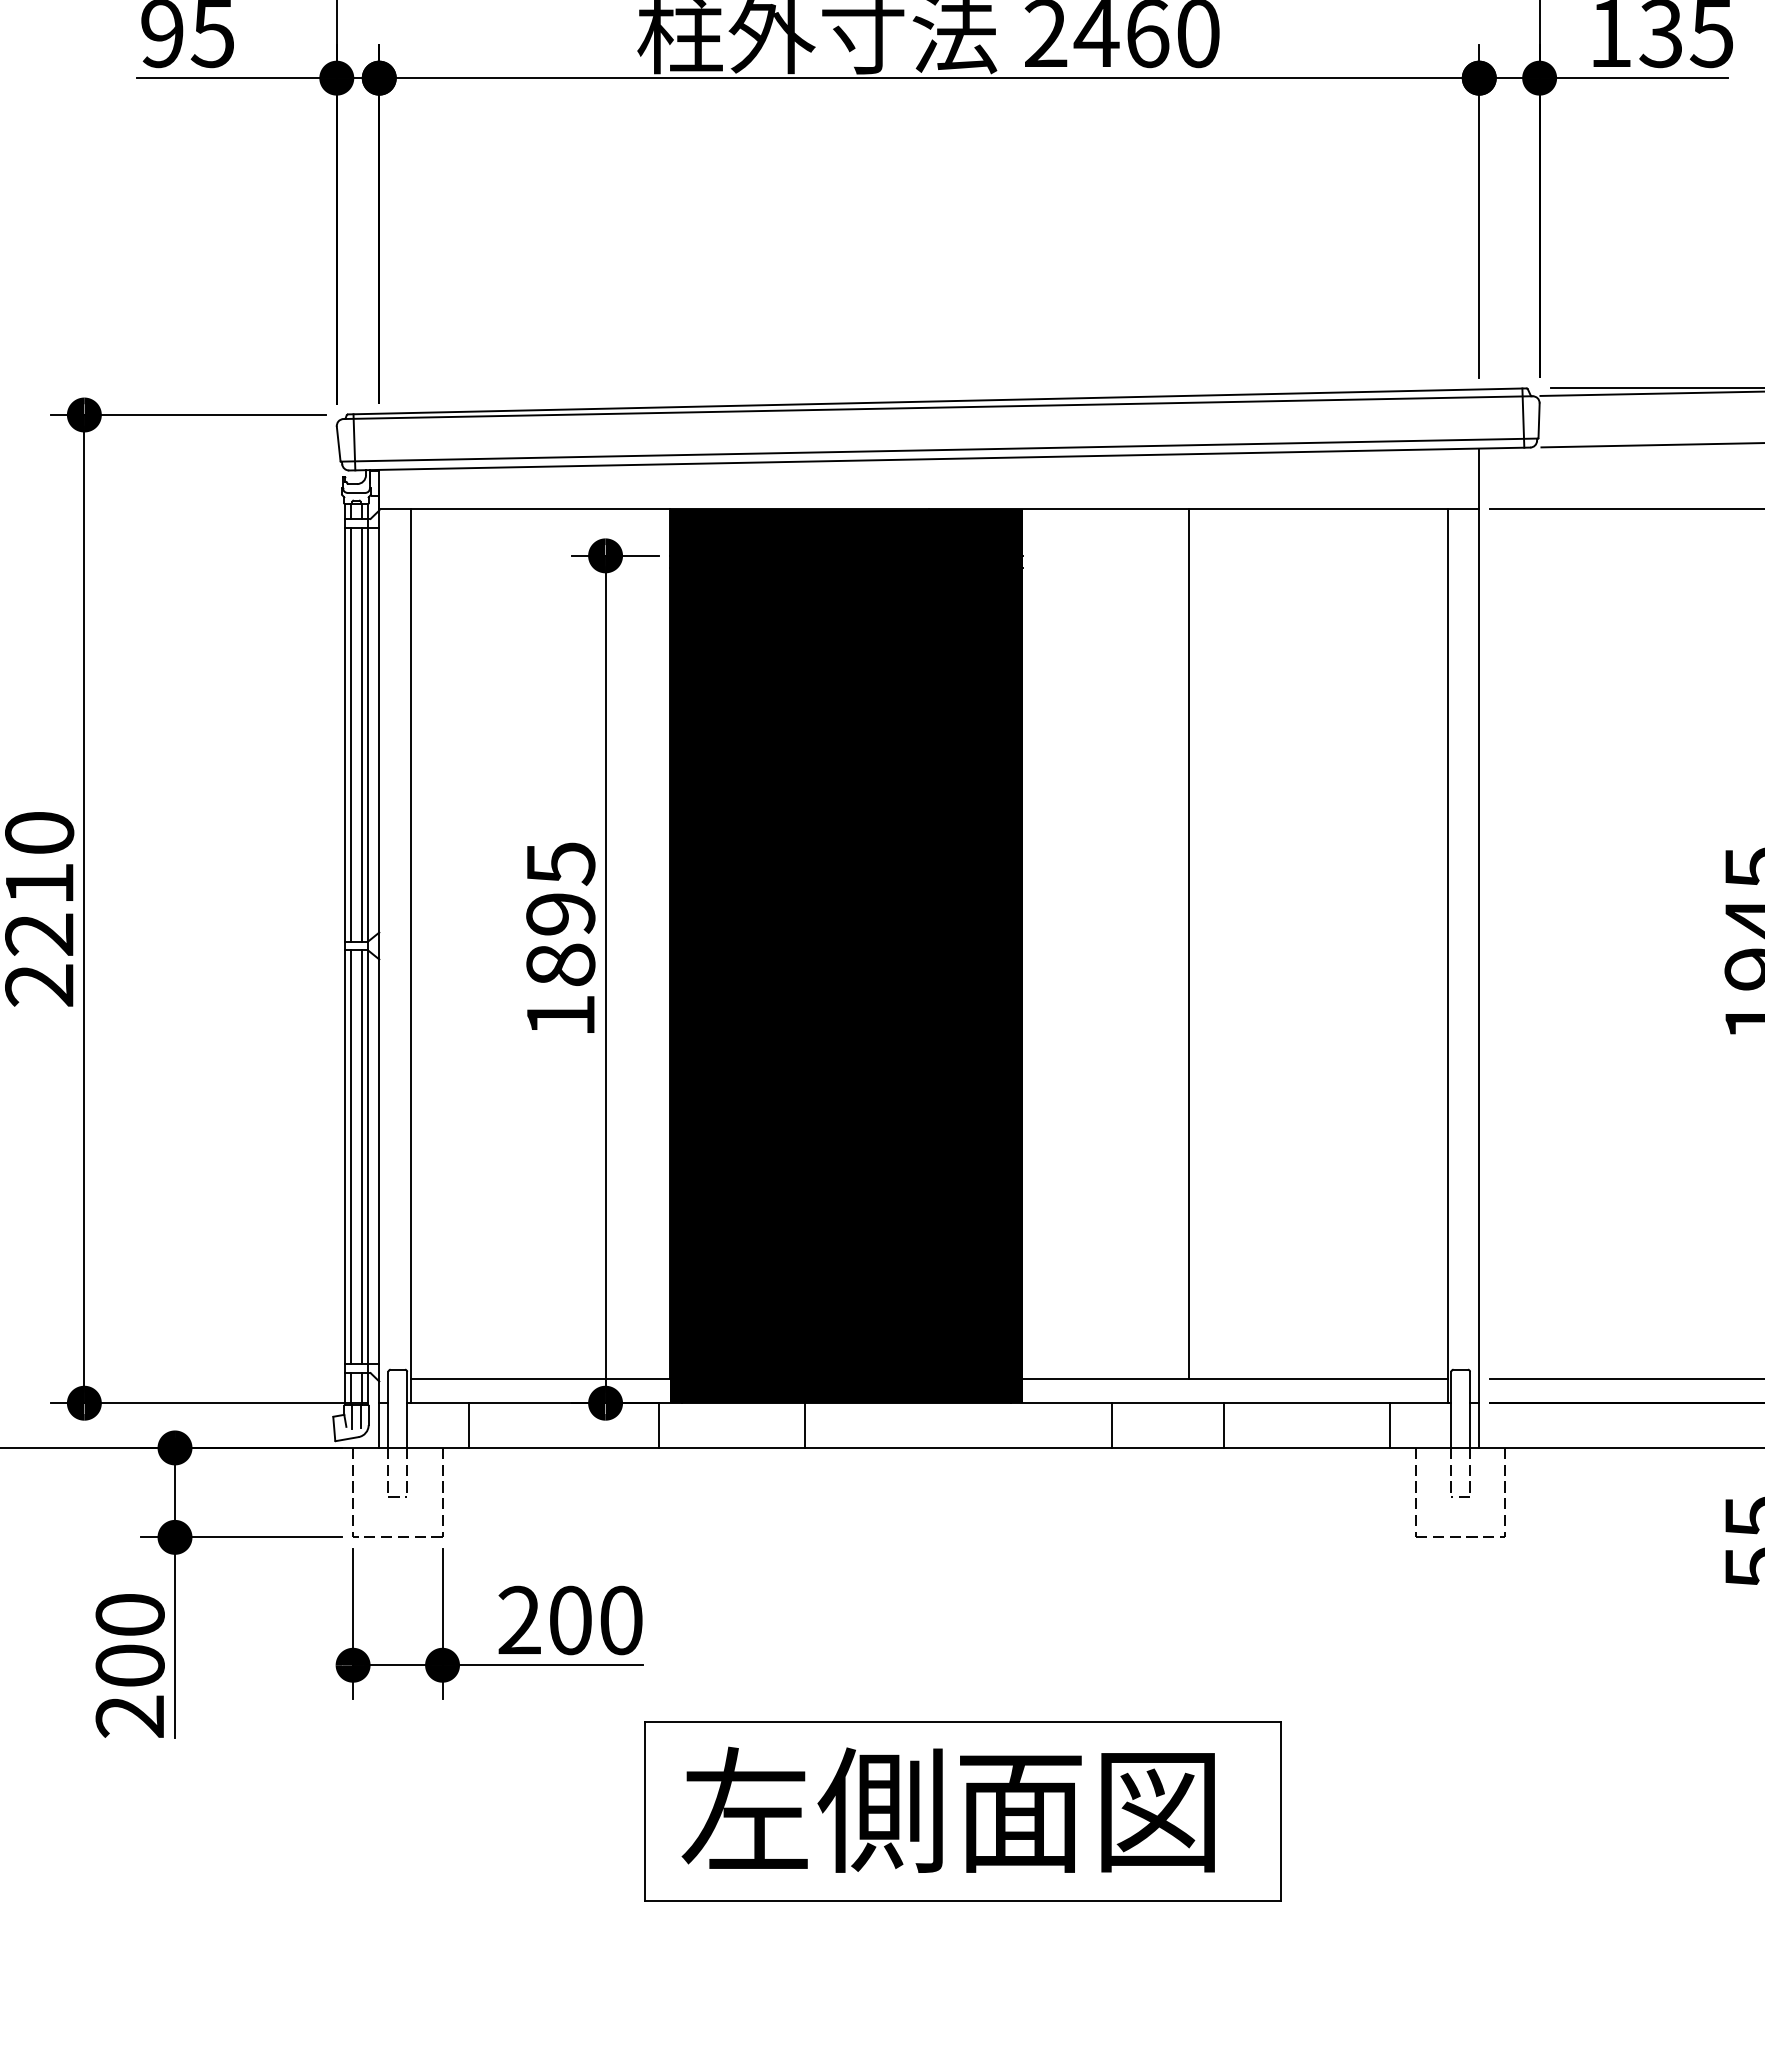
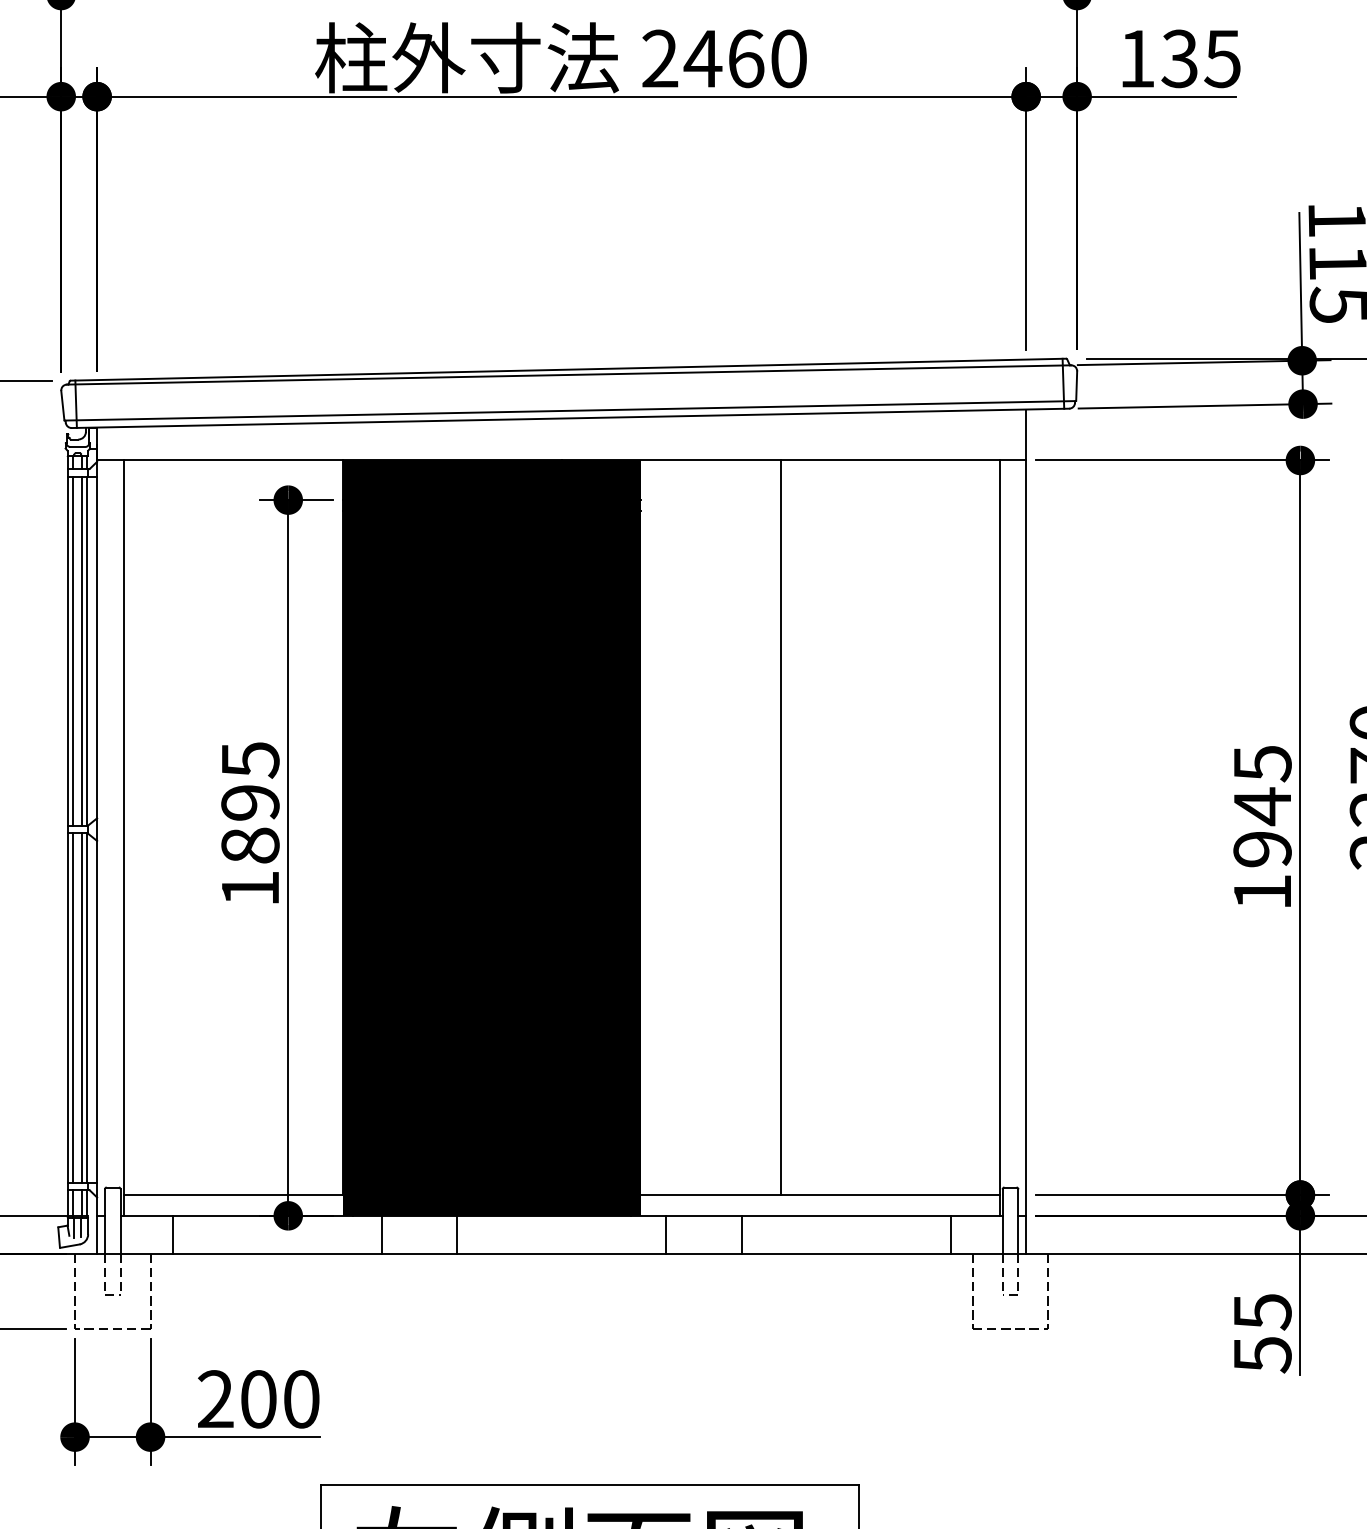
line: (659, 1425) -> (381, 1234), moved
line: (1112, 1425) -> (666, 1234), moved
line: (1223, 1425) -> (741, 1234), moved

